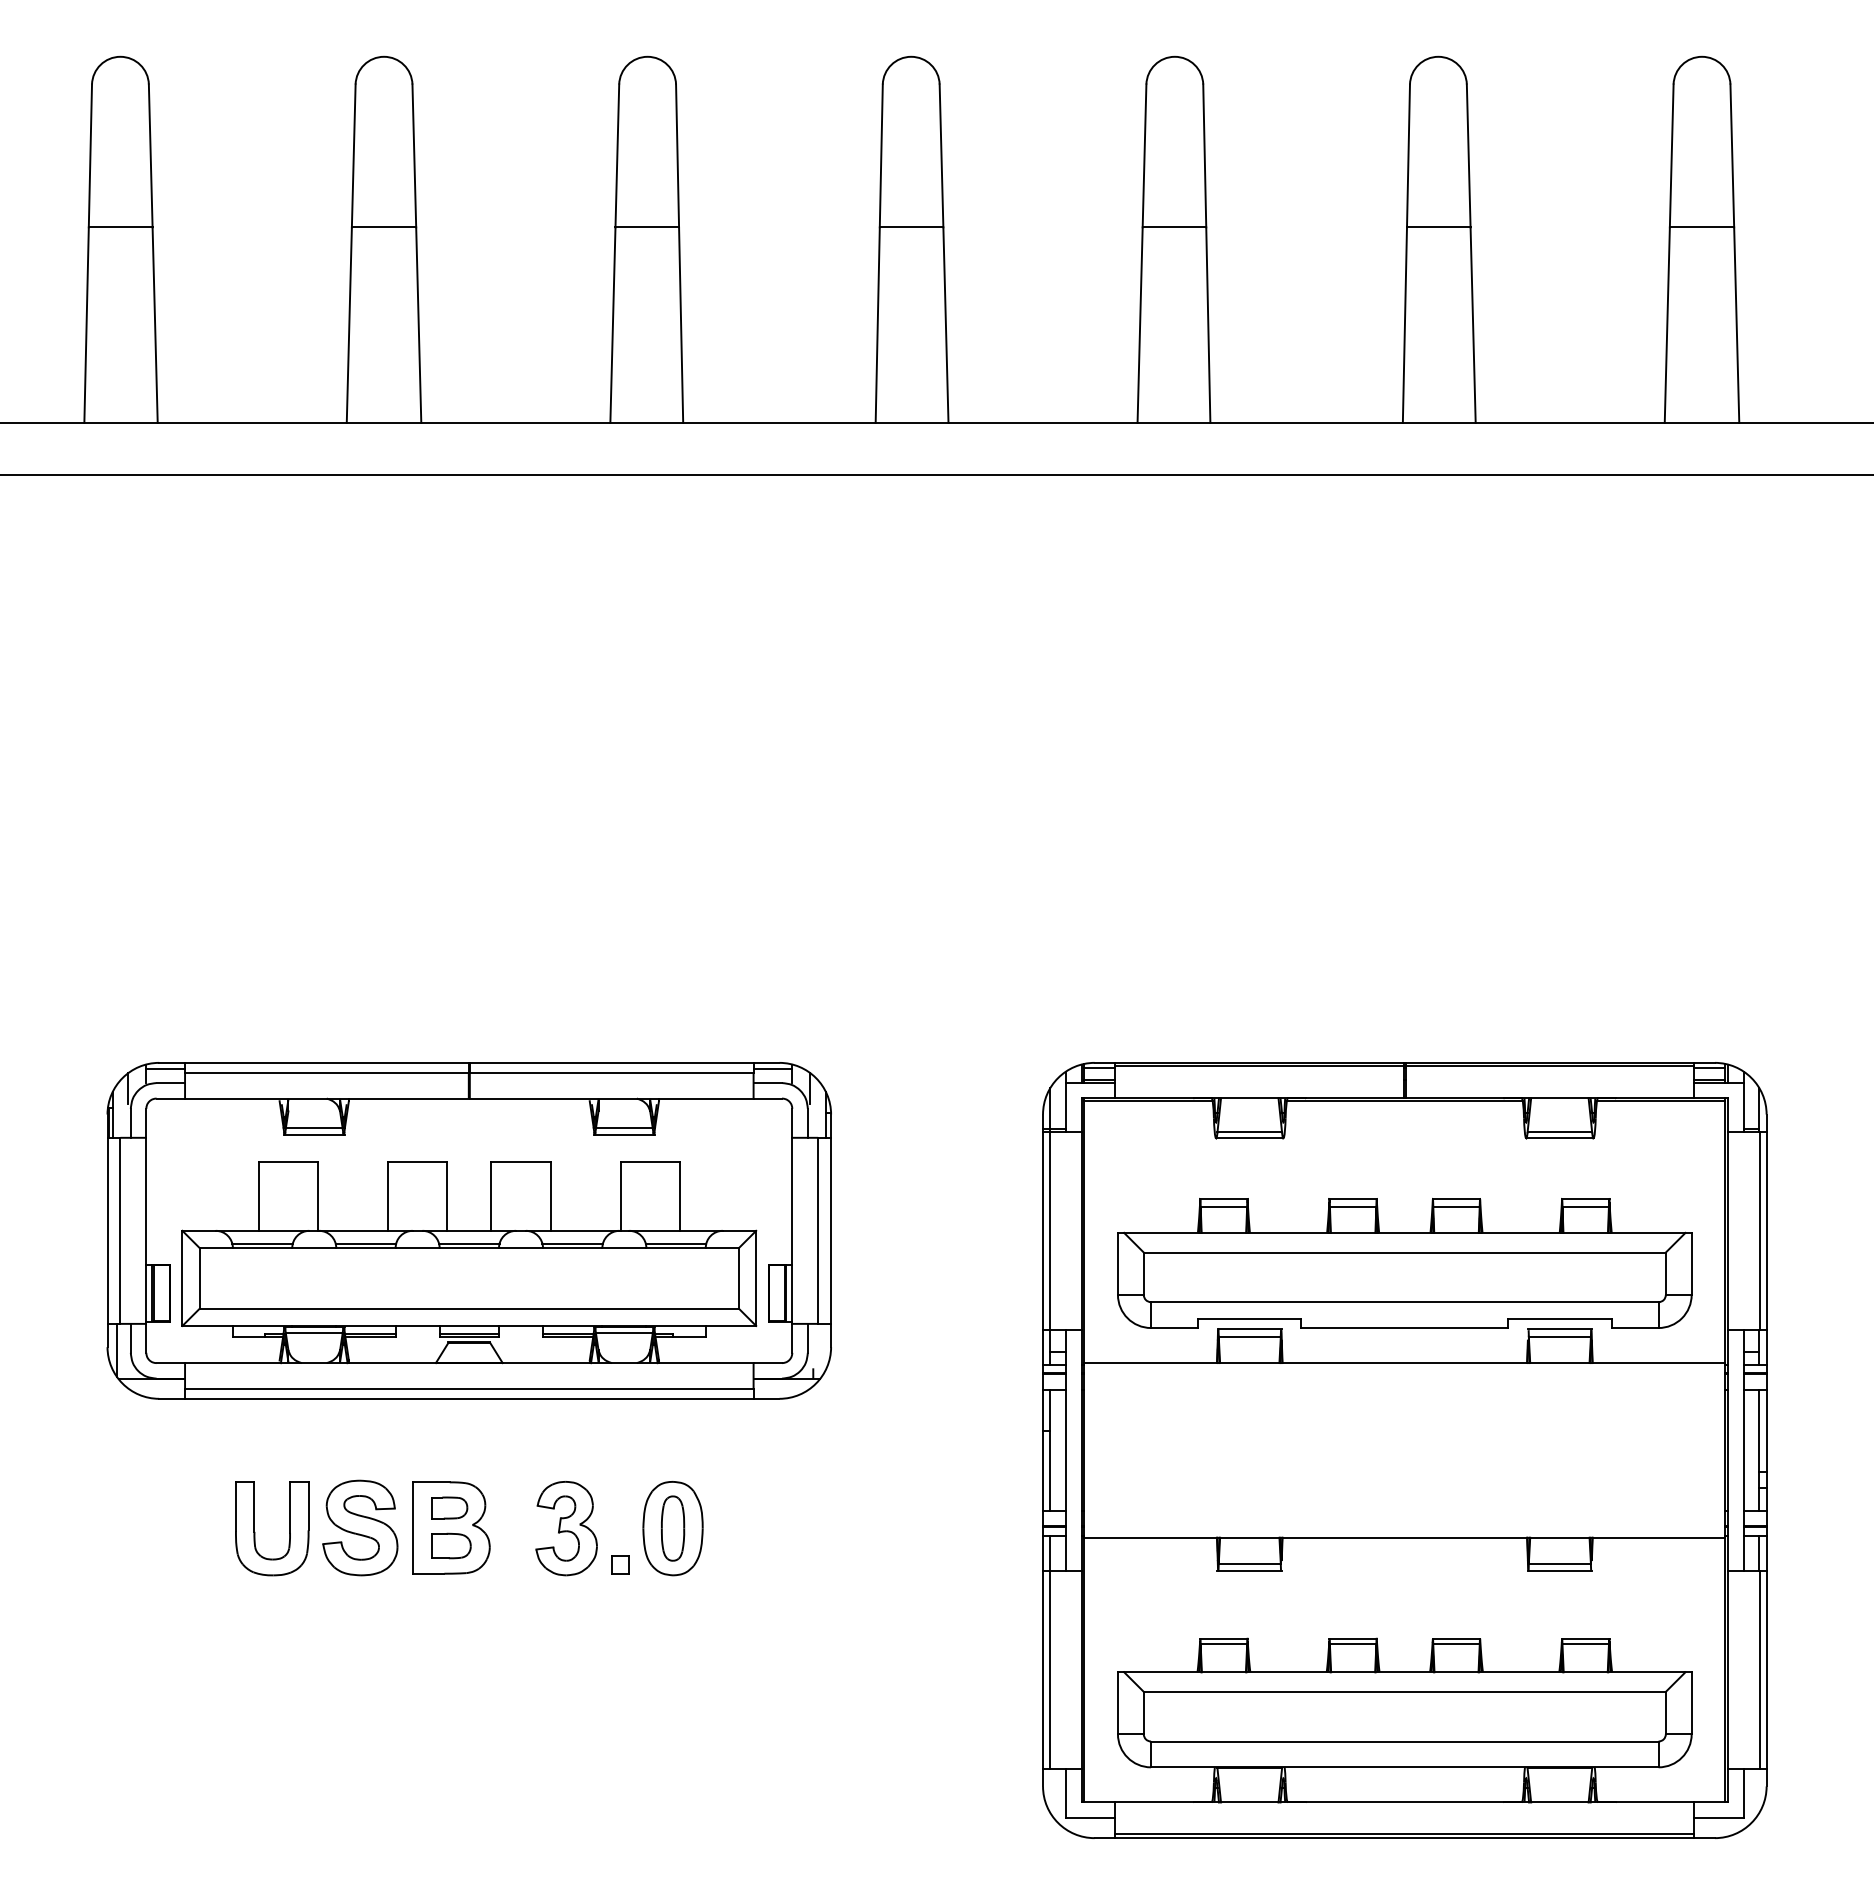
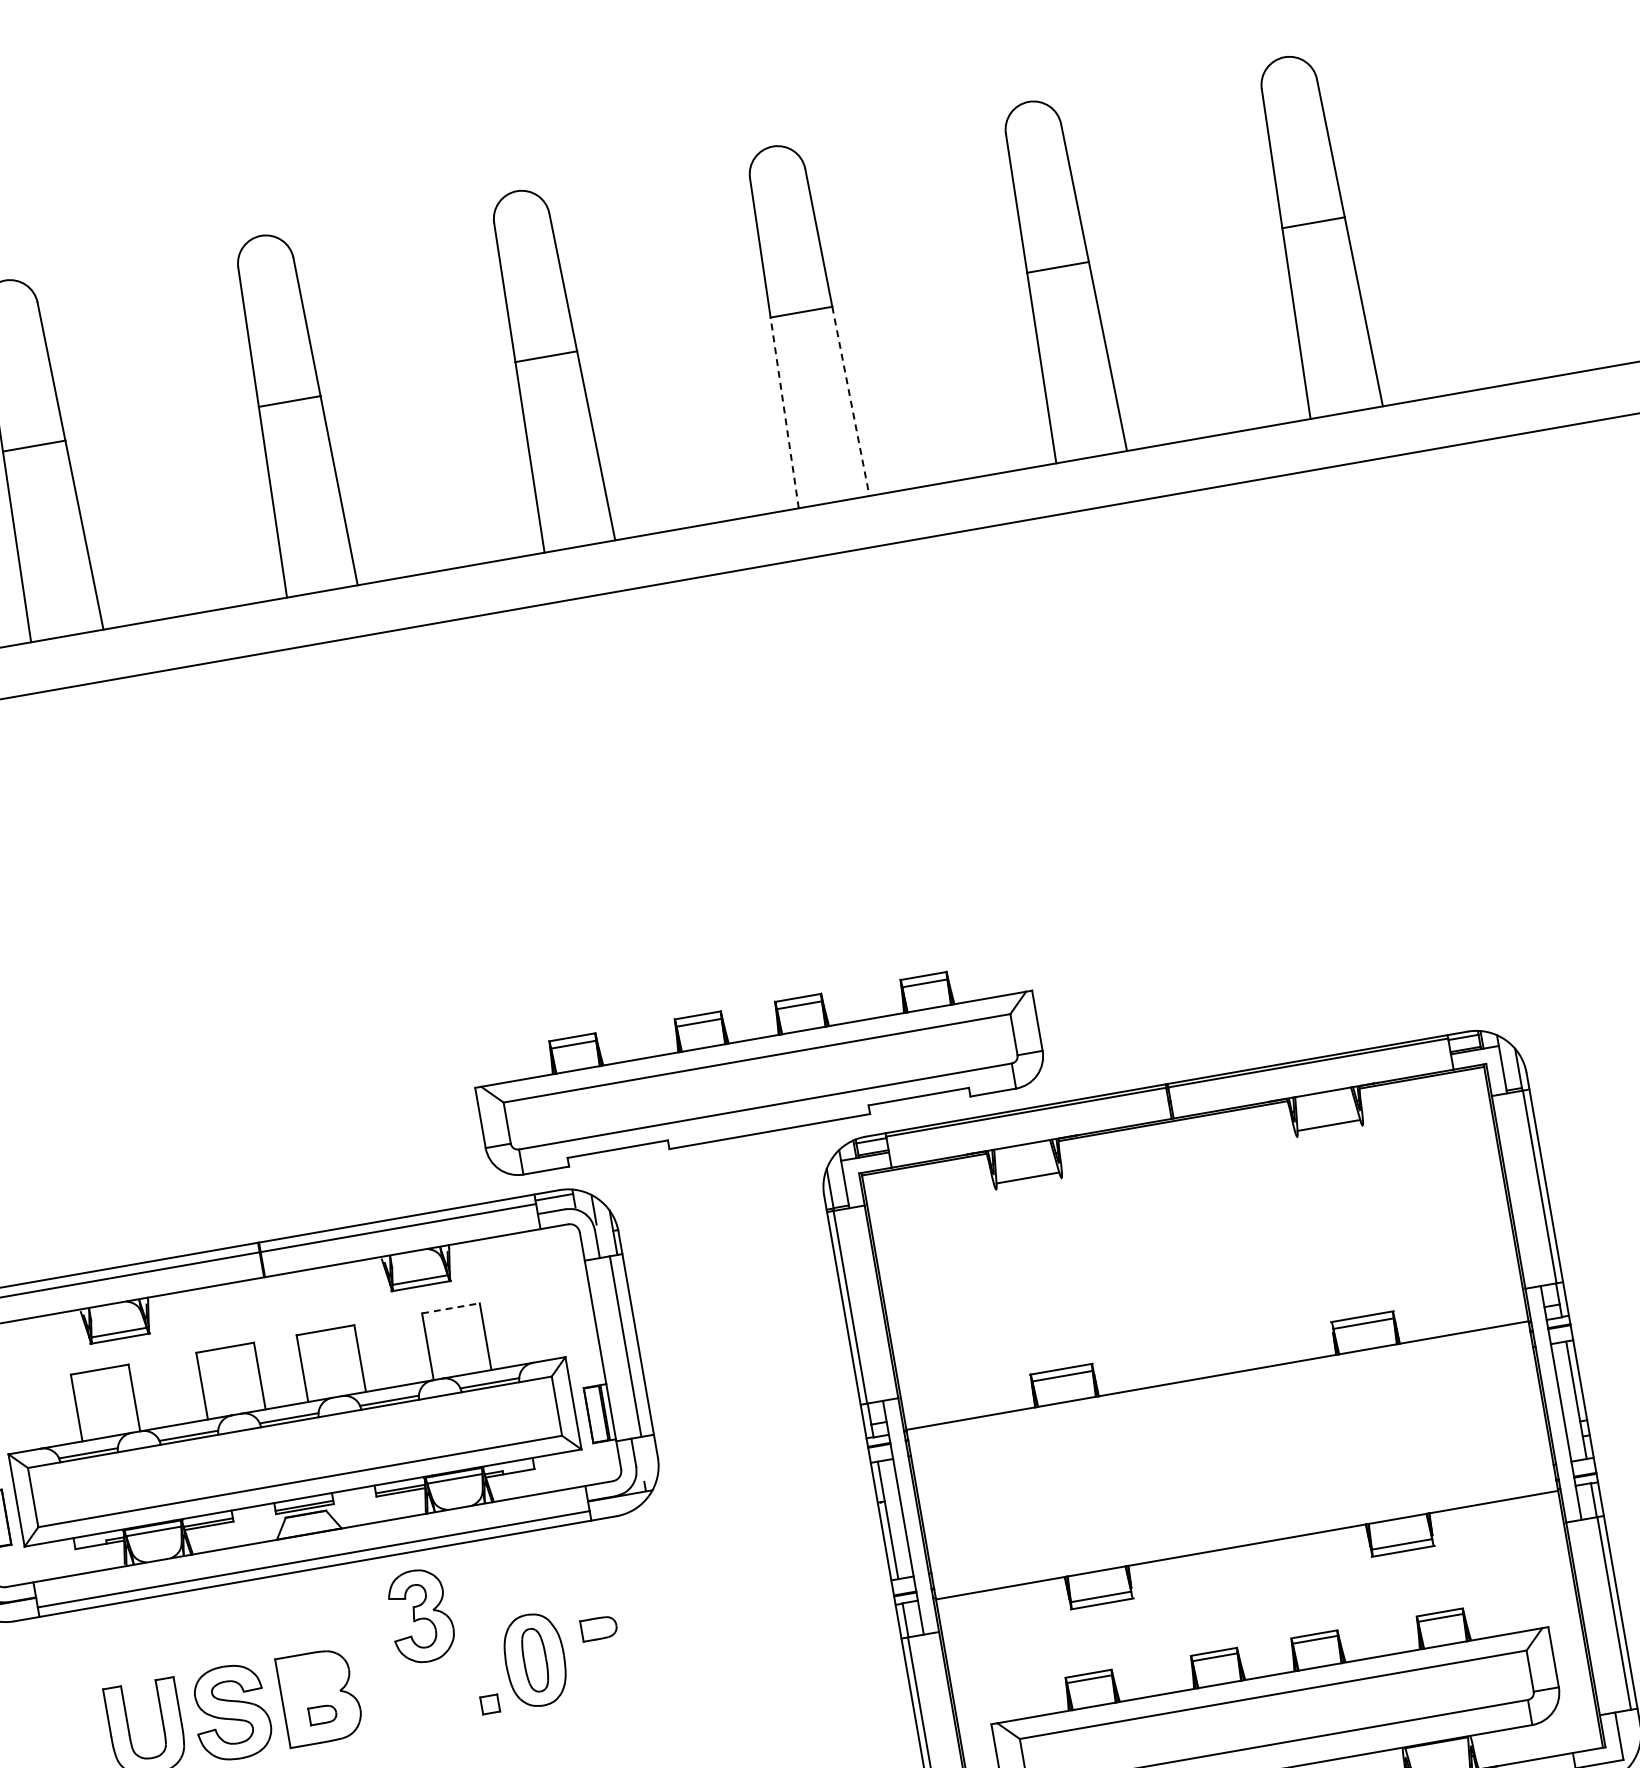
line: (1140, 325) -> (785, 413), solid -> dashed
line: (1208, 325) -> (851, 401), solid -> dashed
line: (1249, 1138) -> (1028, 1183), removed
line: (1559, 1138) -> (1329, 1131), removed
line: (650, 1162) -> (451, 1308), solid -> dashed
part: (1404, 1263) -> (758, 1069), moved
part: (449, 1507) -> (599, 1628), moved
part: (566, 1528) -> (420, 1616), moved
part: (451, 1545) -> (322, 1714), size x0.7

